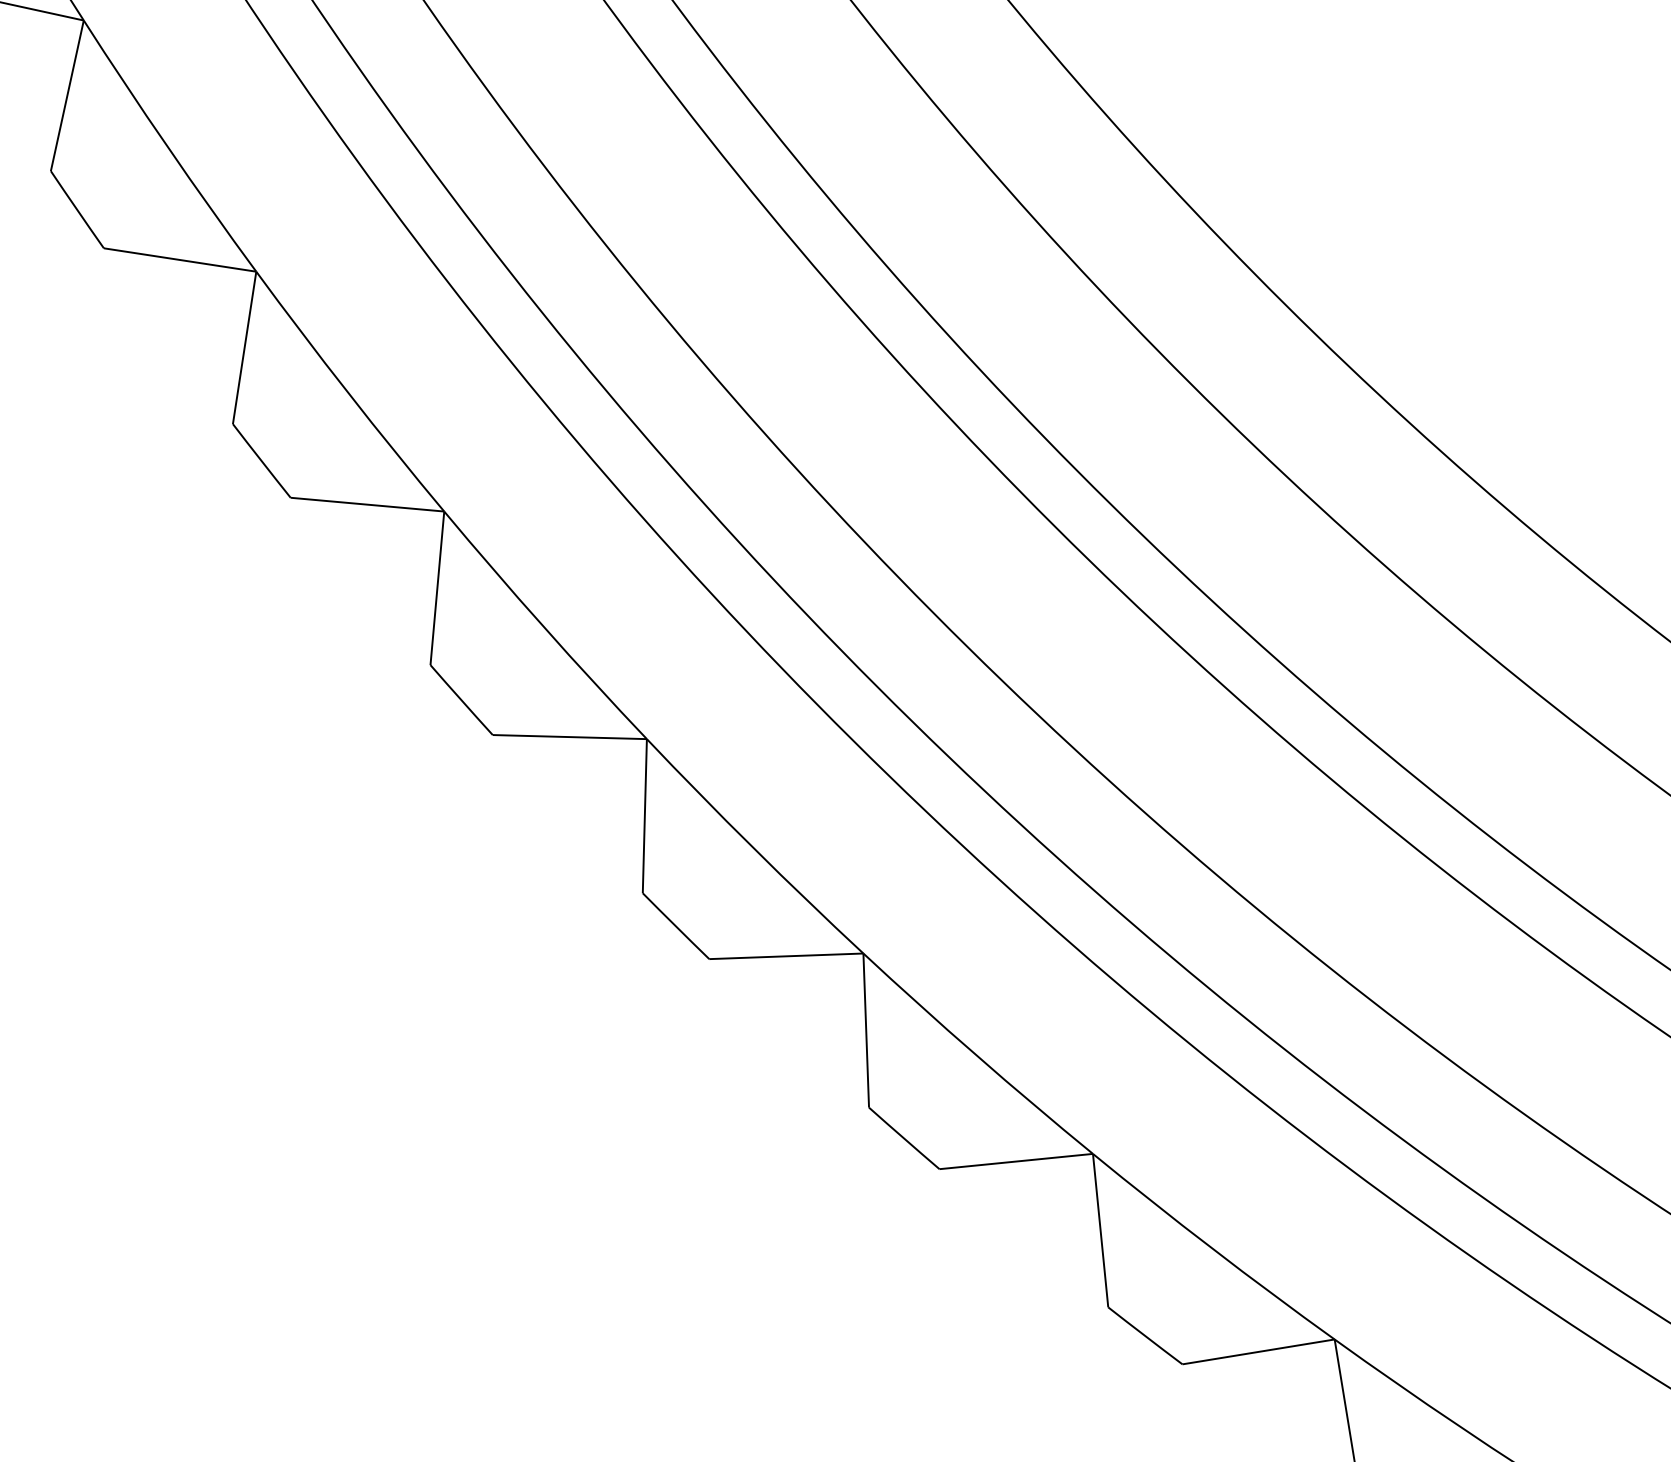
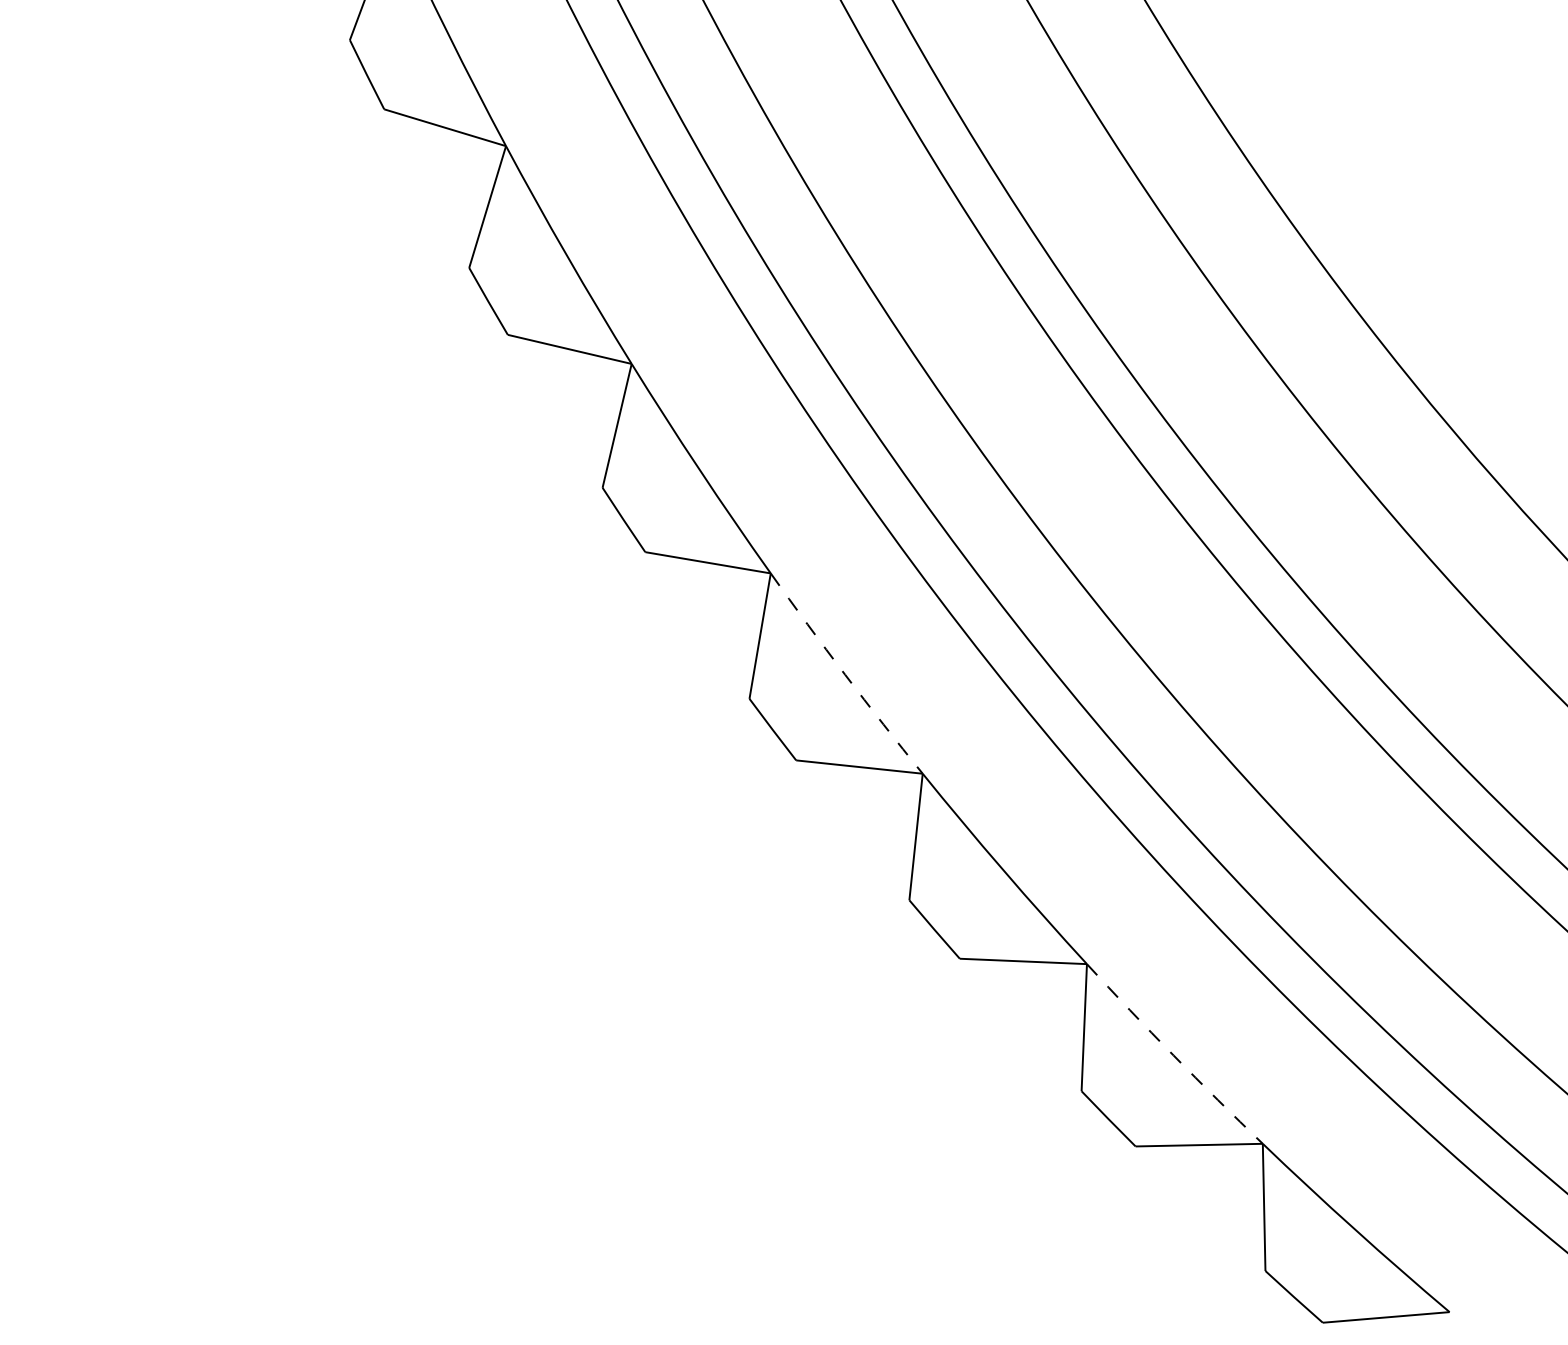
arc: (753, 847) -> (845, 674), solid -> dashed
arc: (1212, 1248) -> (1173, 1055), solid -> dashed

